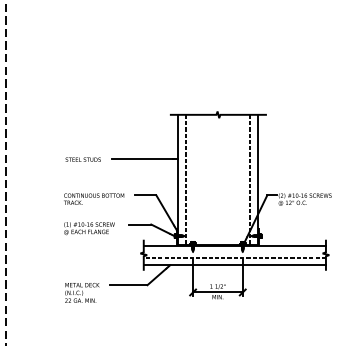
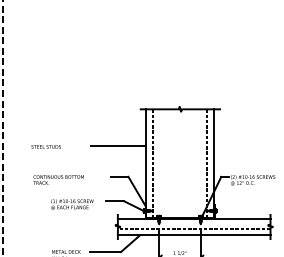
text: (82, 159) -> (45, 146), moved
text: (94, 198) -> (59, 179), moved

